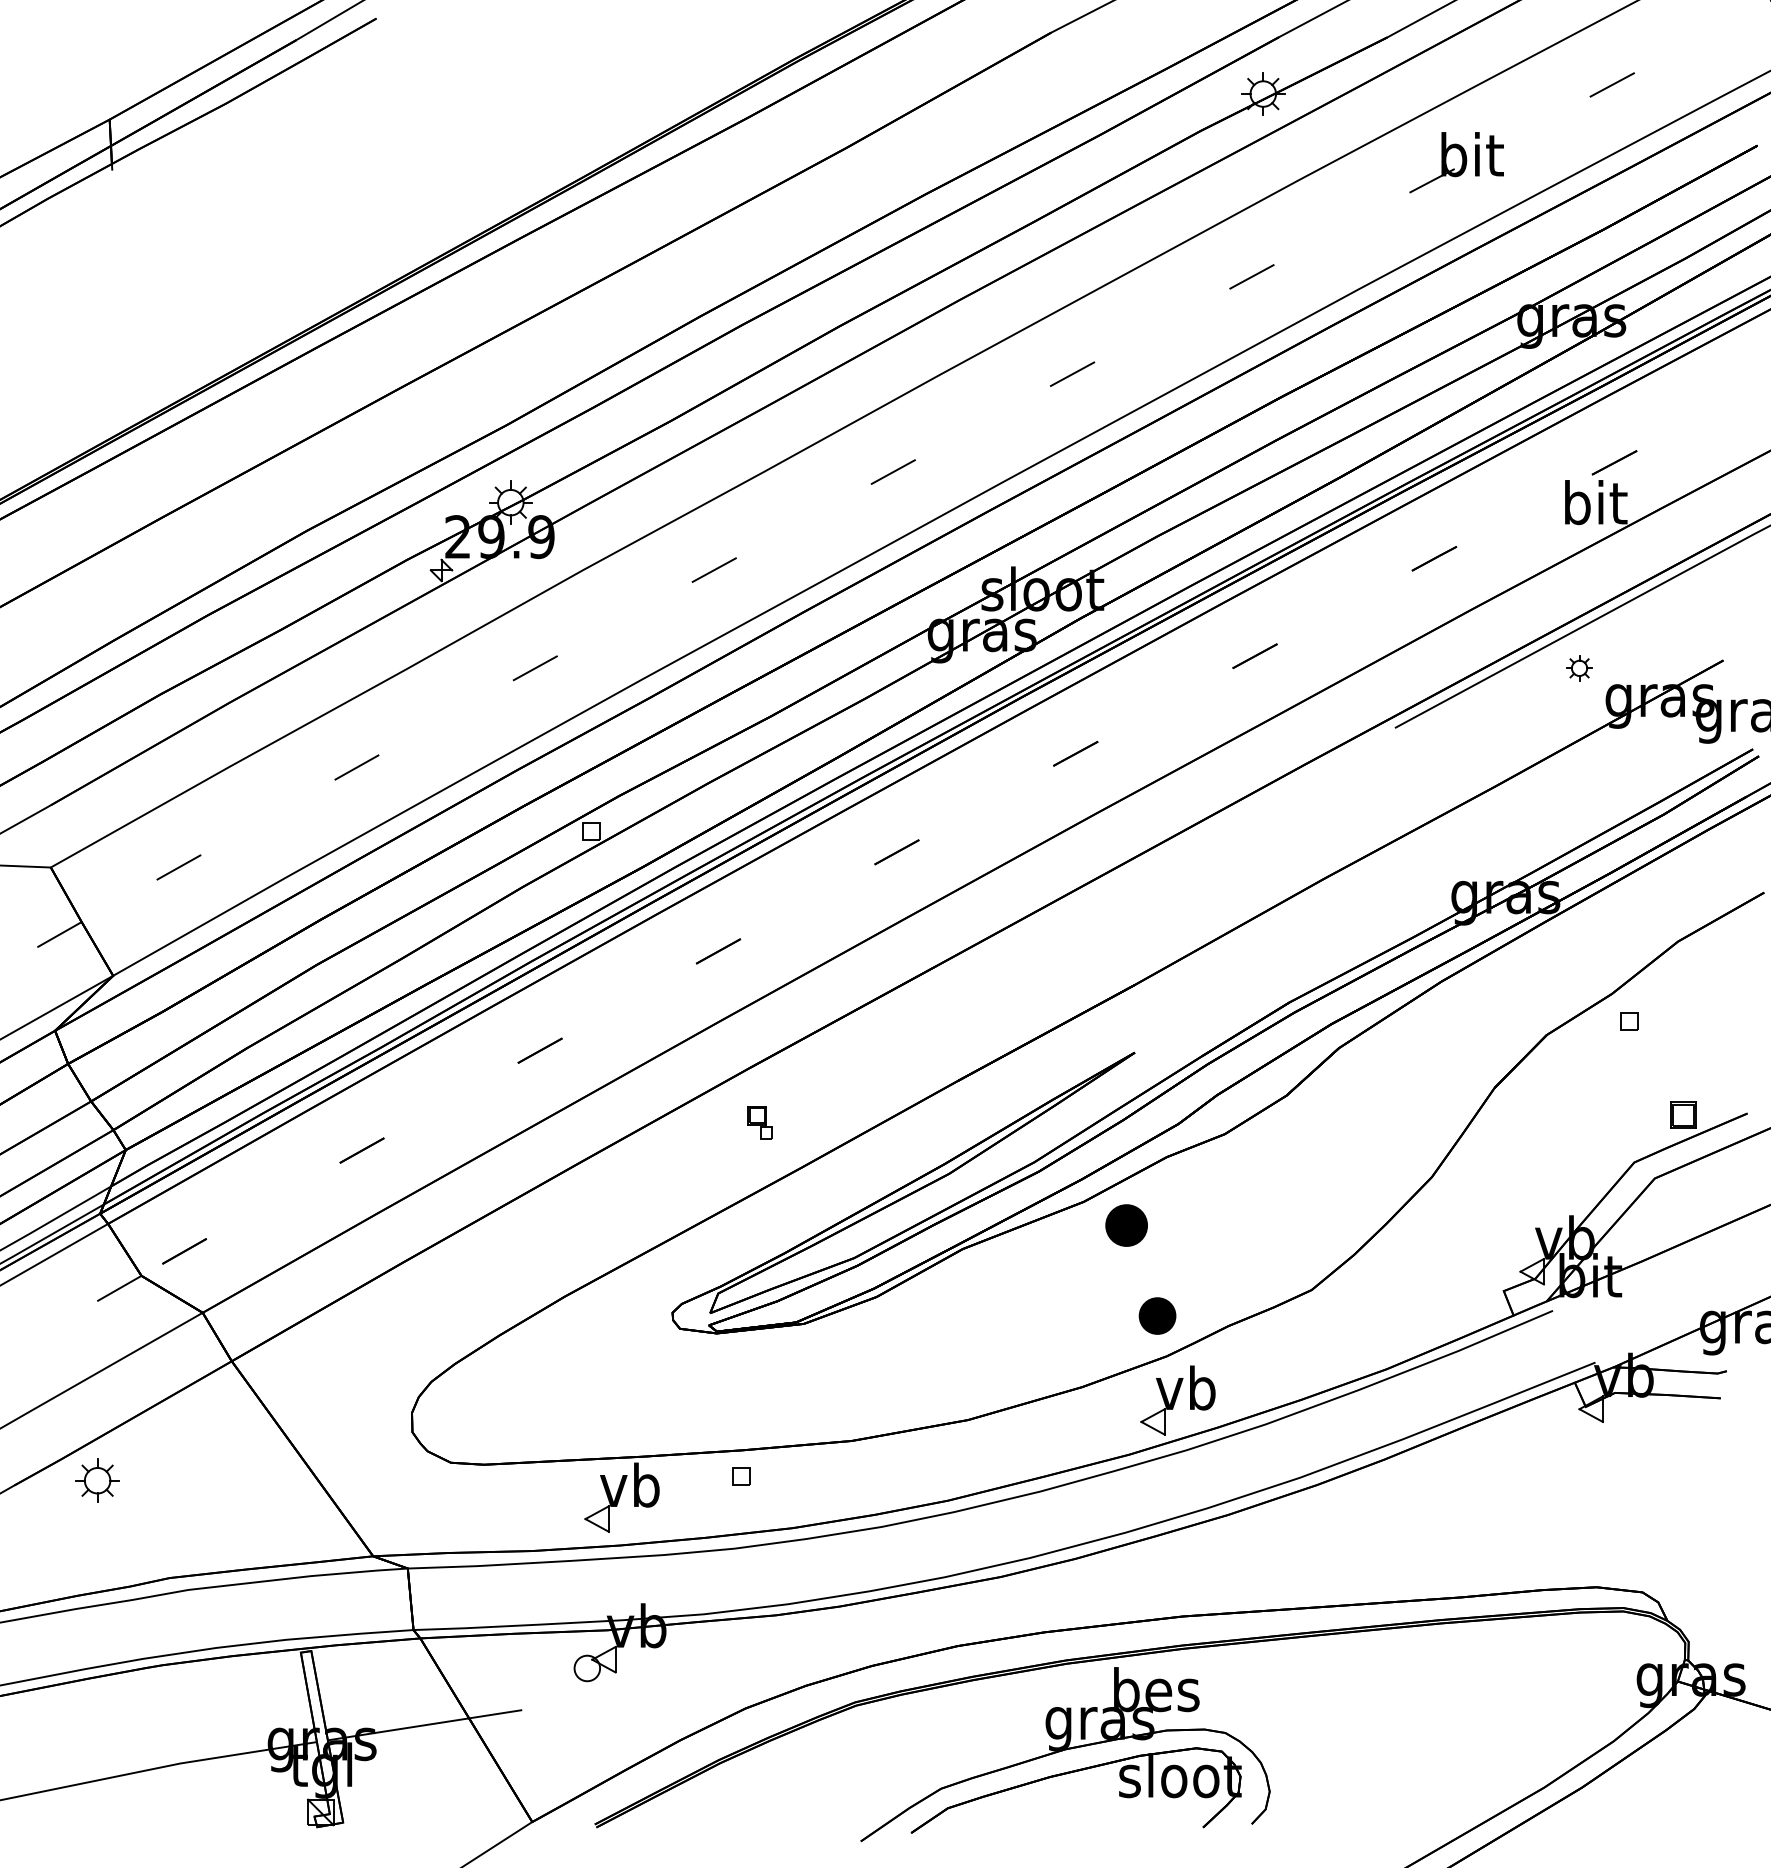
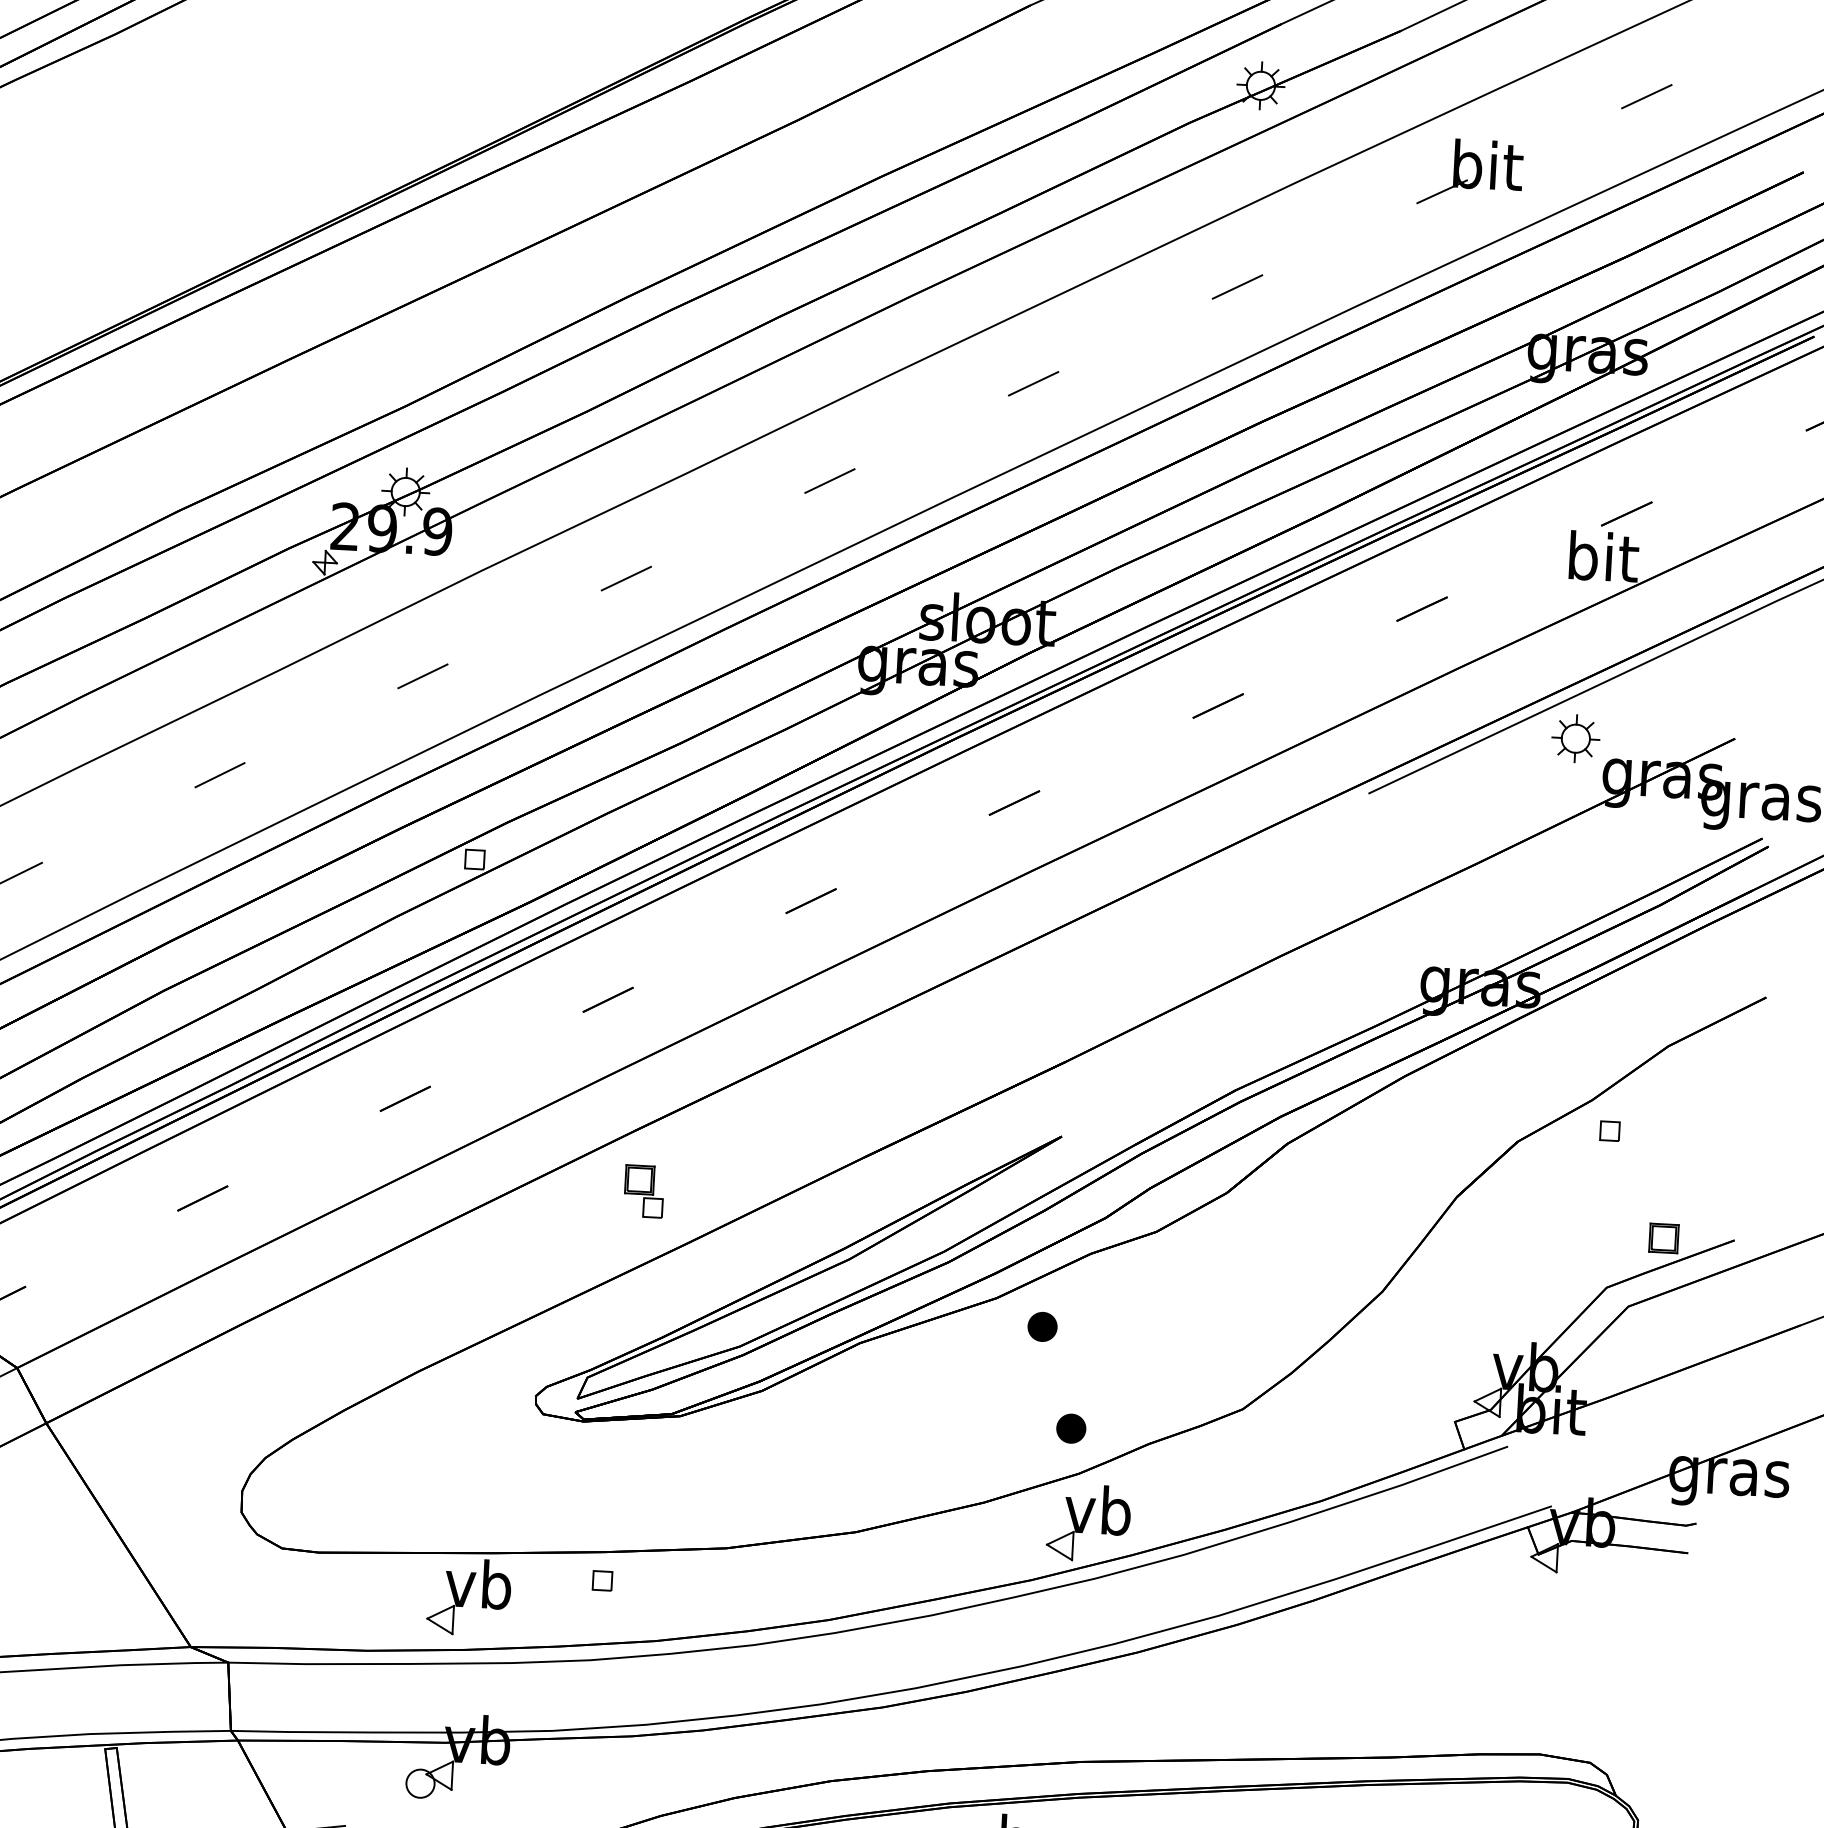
part: (1579, 668) -> (1575, 738), size x1.67
part: (760, 1122) -> (644, 1191), size x1.43
part: (1126, 1225) -> (1042, 1326), size x0.62
part: (1157, 1315) -> (1071, 1428), size x0.71

